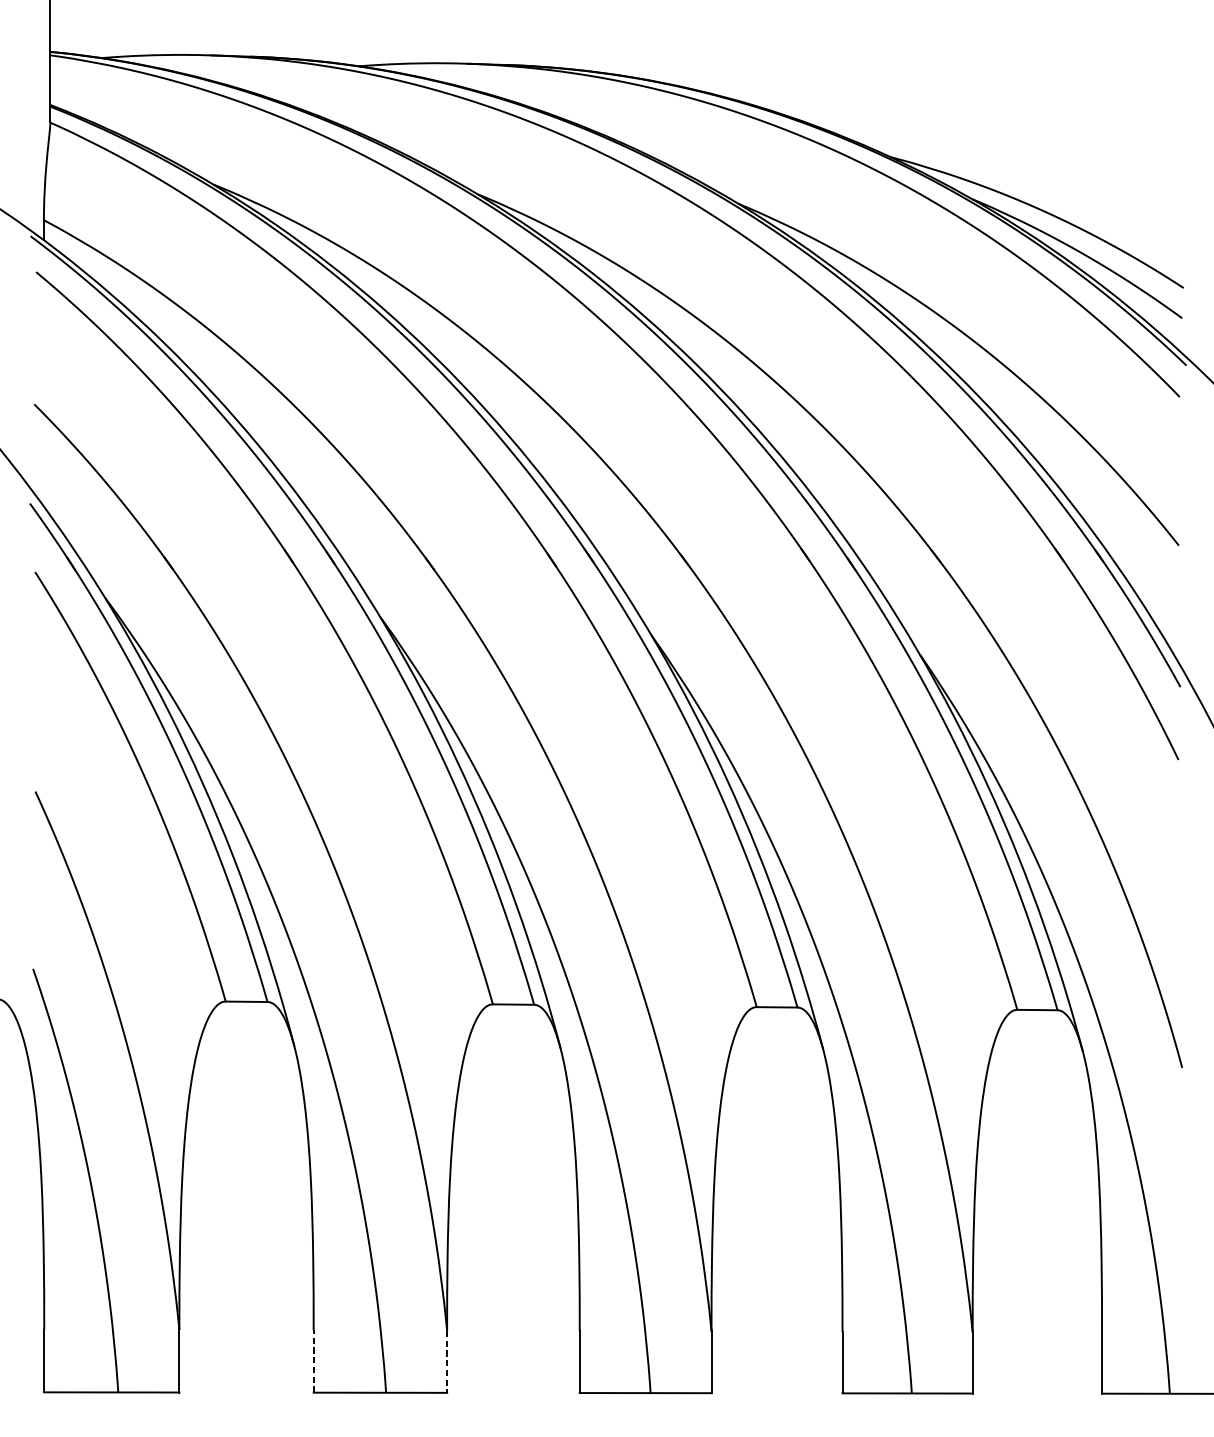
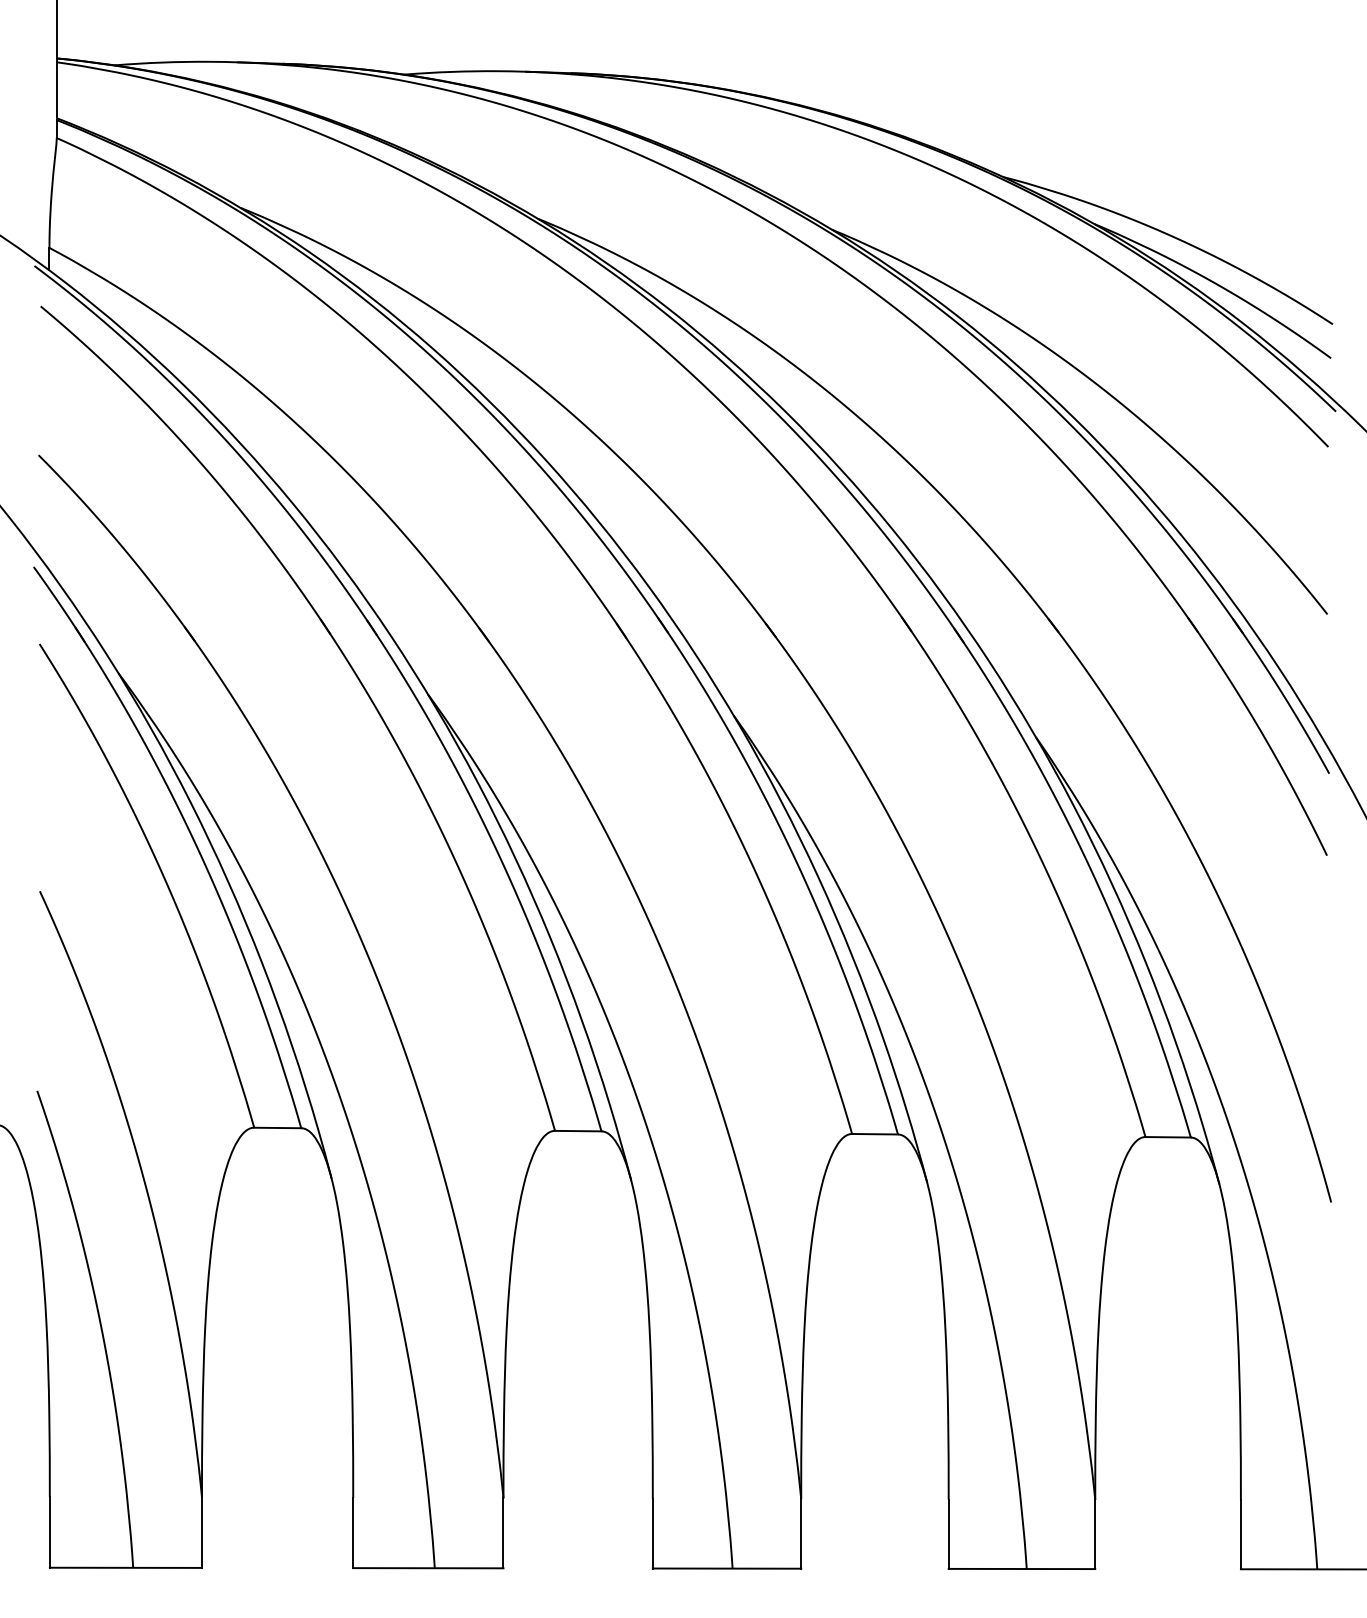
line: (313, 1361) -> (353, 1532), dashed -> solid
line: (447, 1361) -> (503, 1533), dashed -> solid

